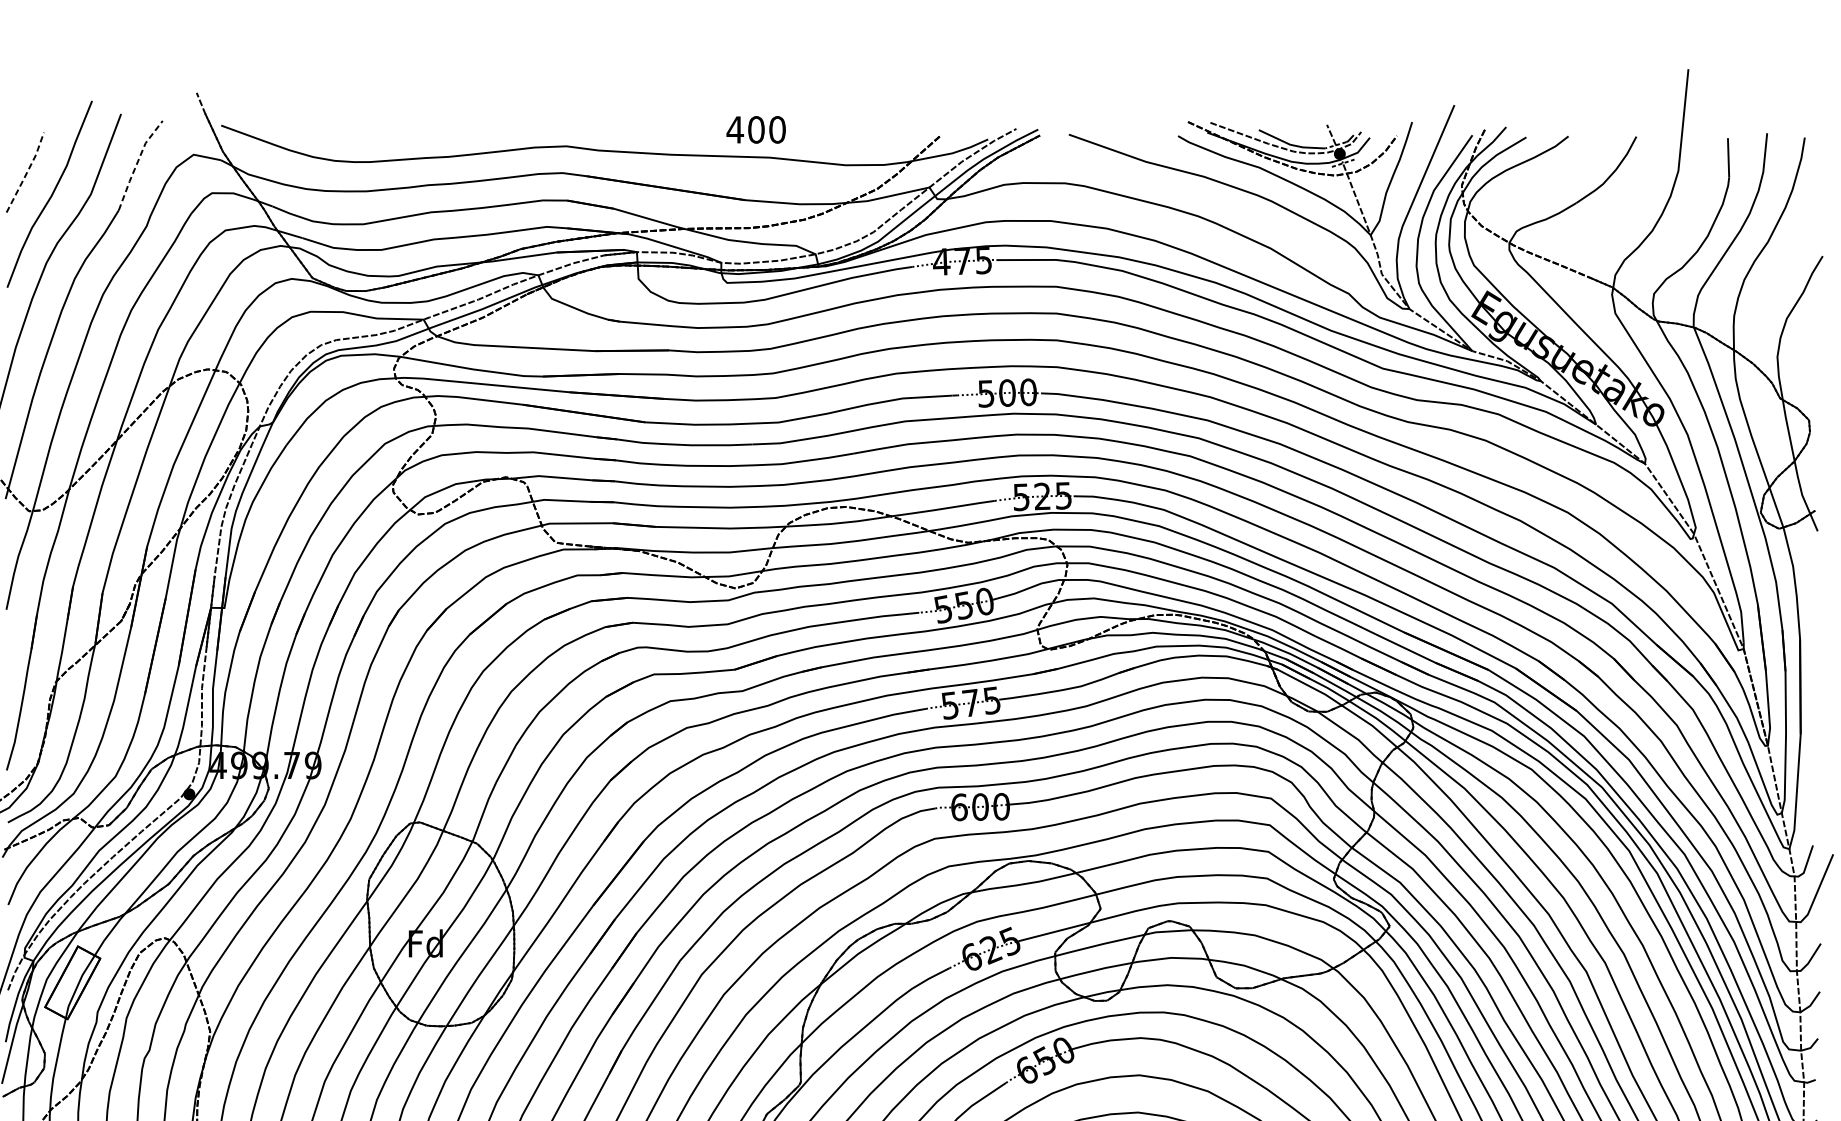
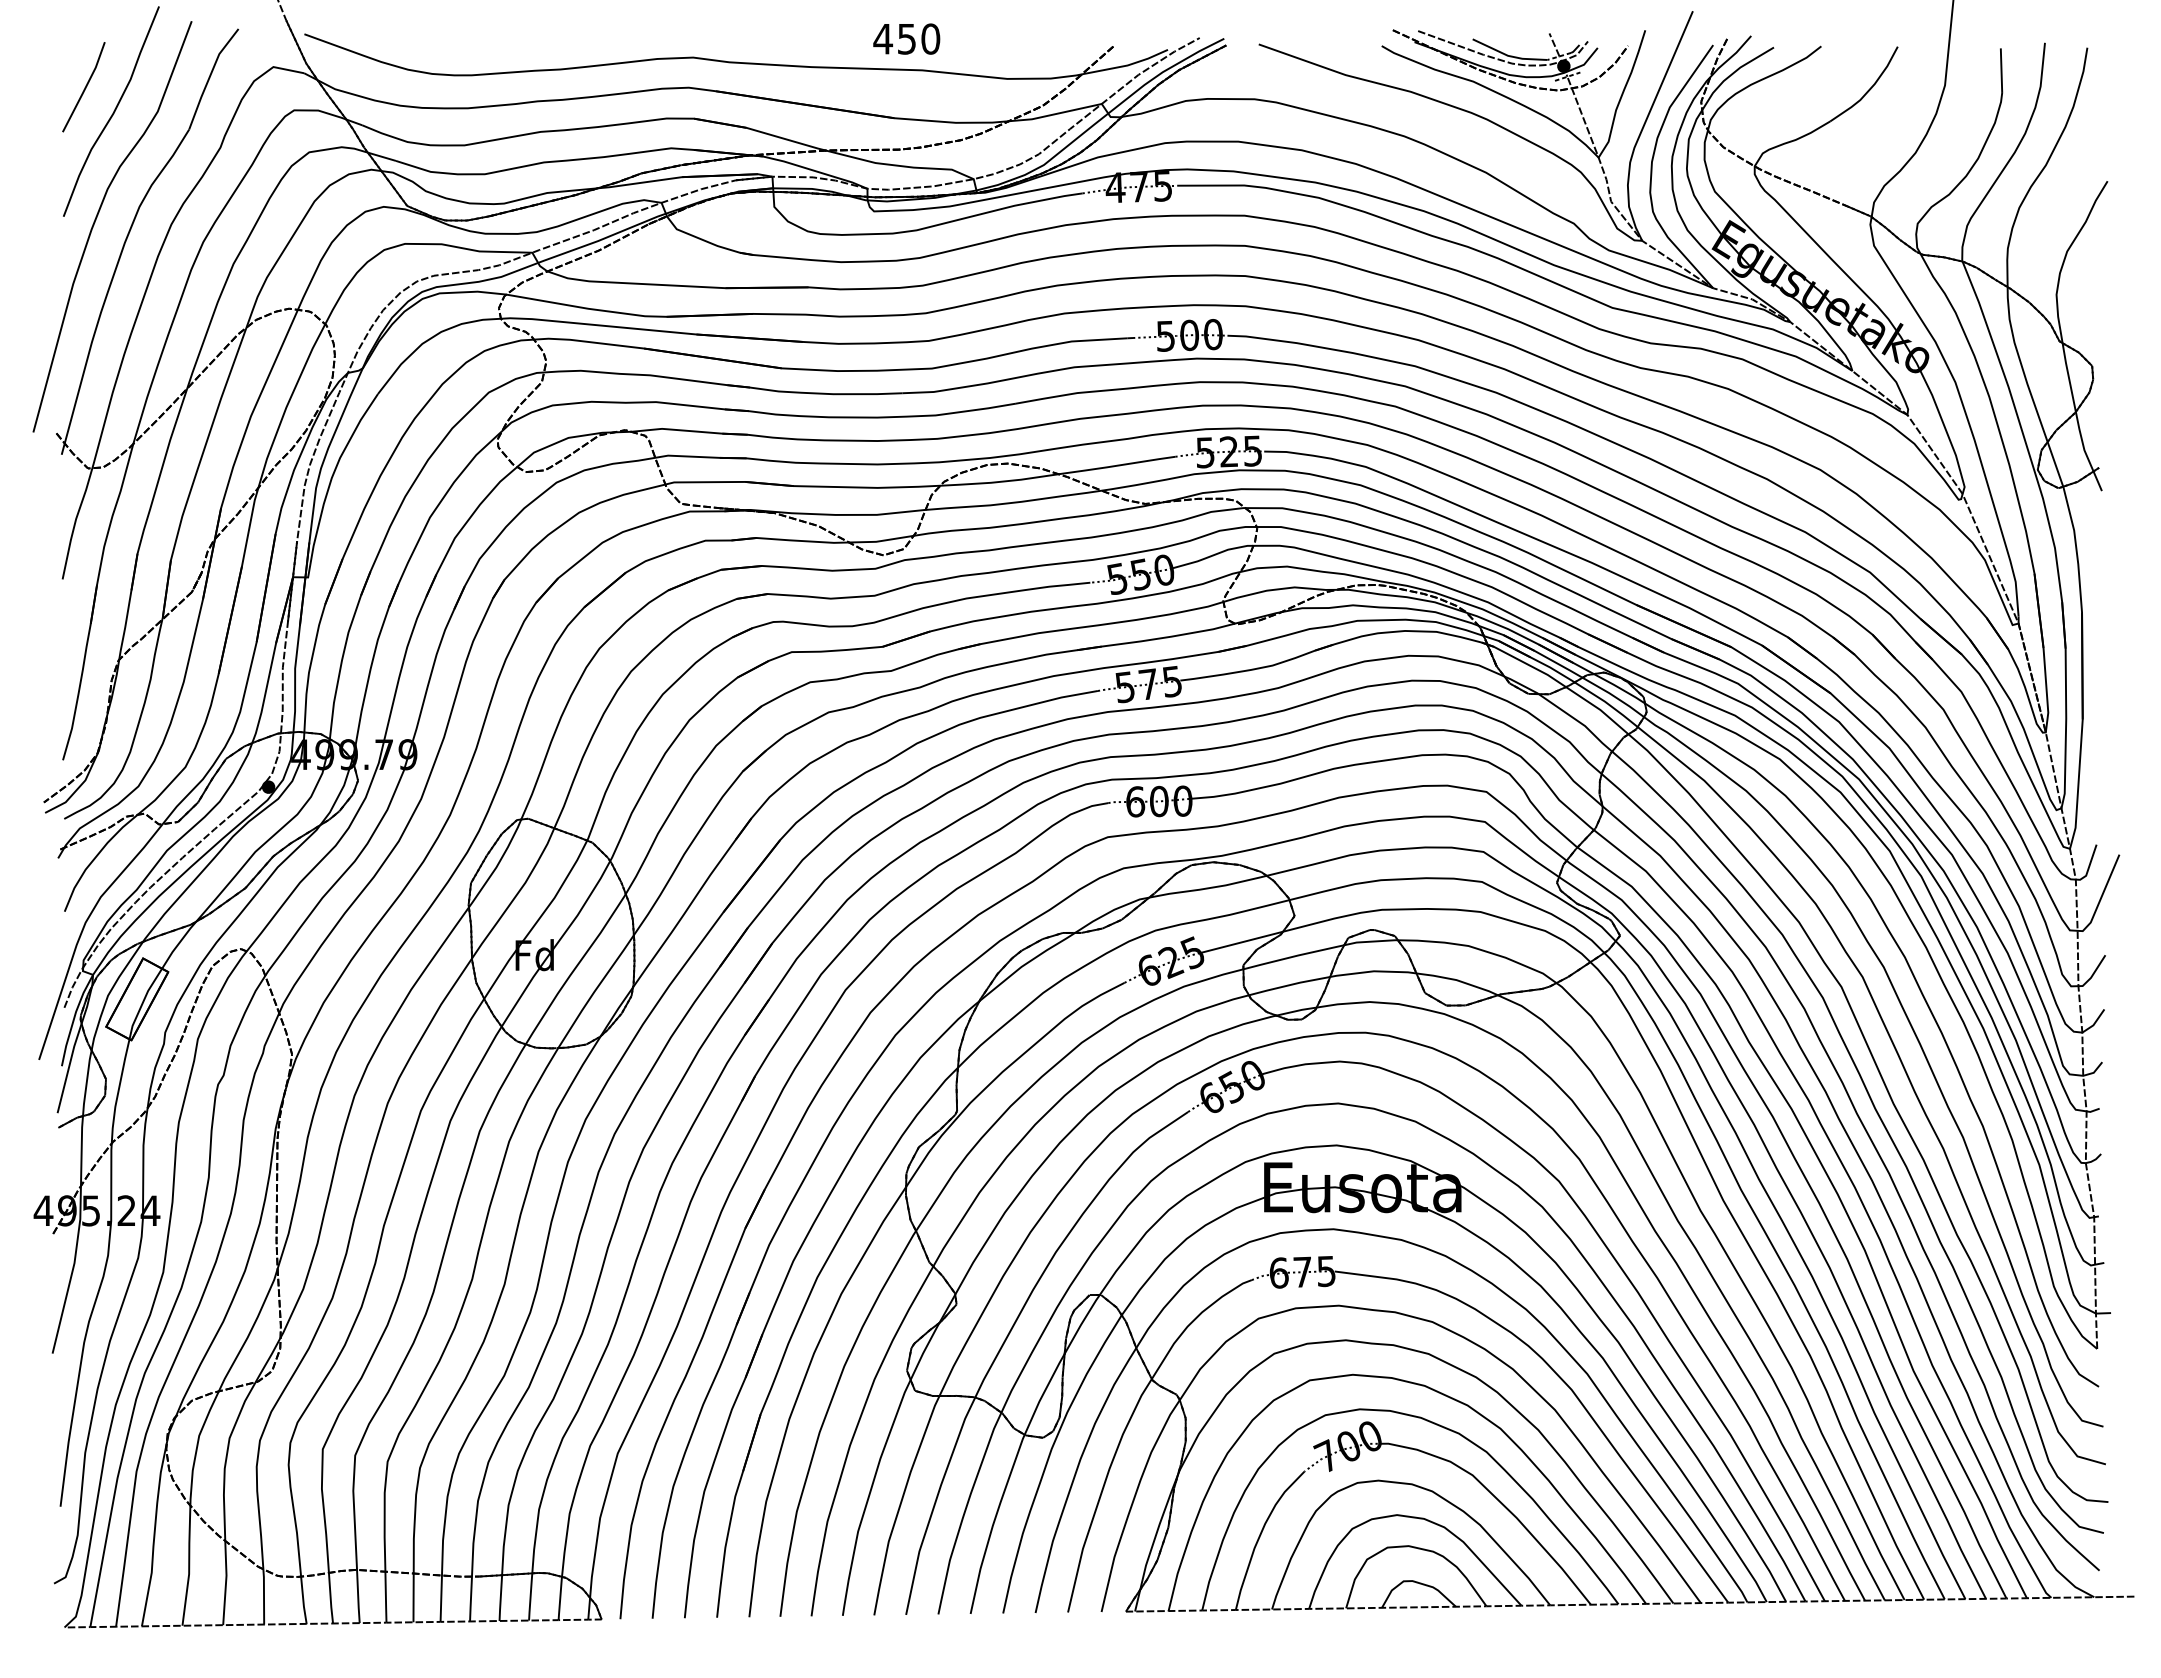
text: (755, 129) -> (906, 38), 400 -> 450
line: (136, 164) -> (209, 77), dashed -> solid
line: (26, 172) -> (85, 87), dashed -> solid

